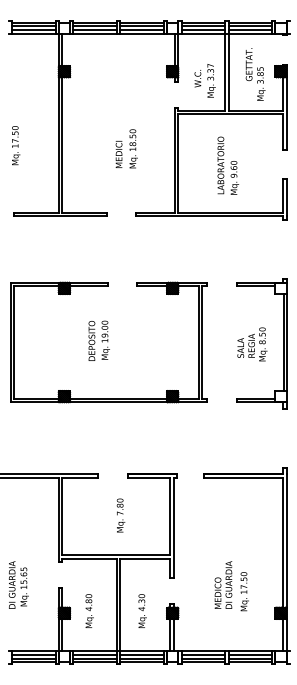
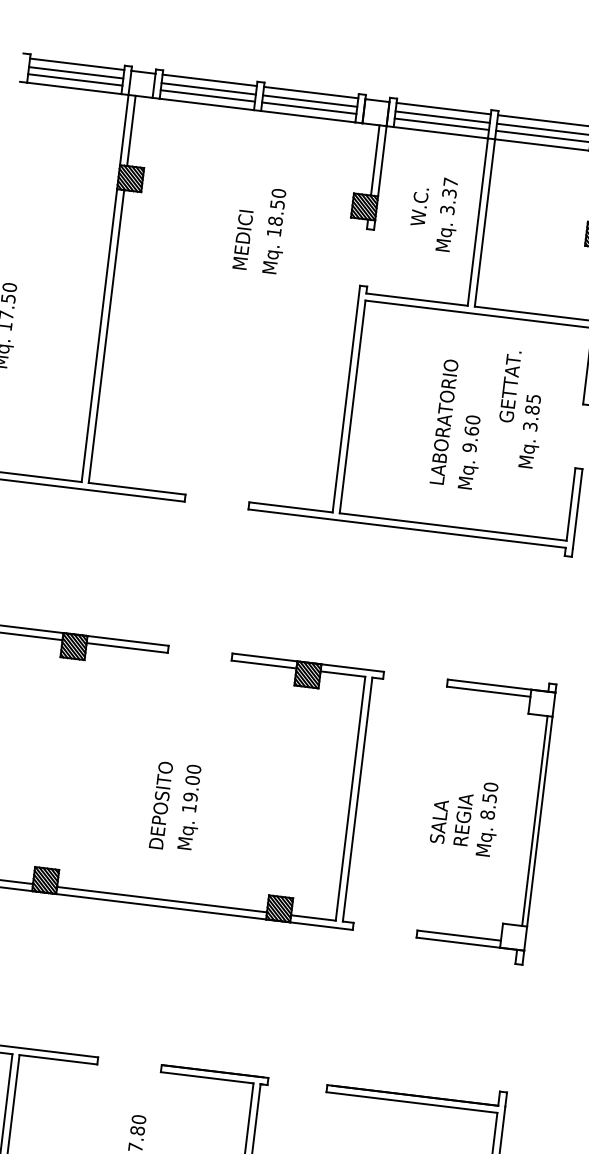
text: (255, 74) -> (521, 409), moved
text: (204, 80) -> (433, 212), moved
text: (126, 148) -> (260, 228), moved
text: (98, 340) -> (175, 806), moved

